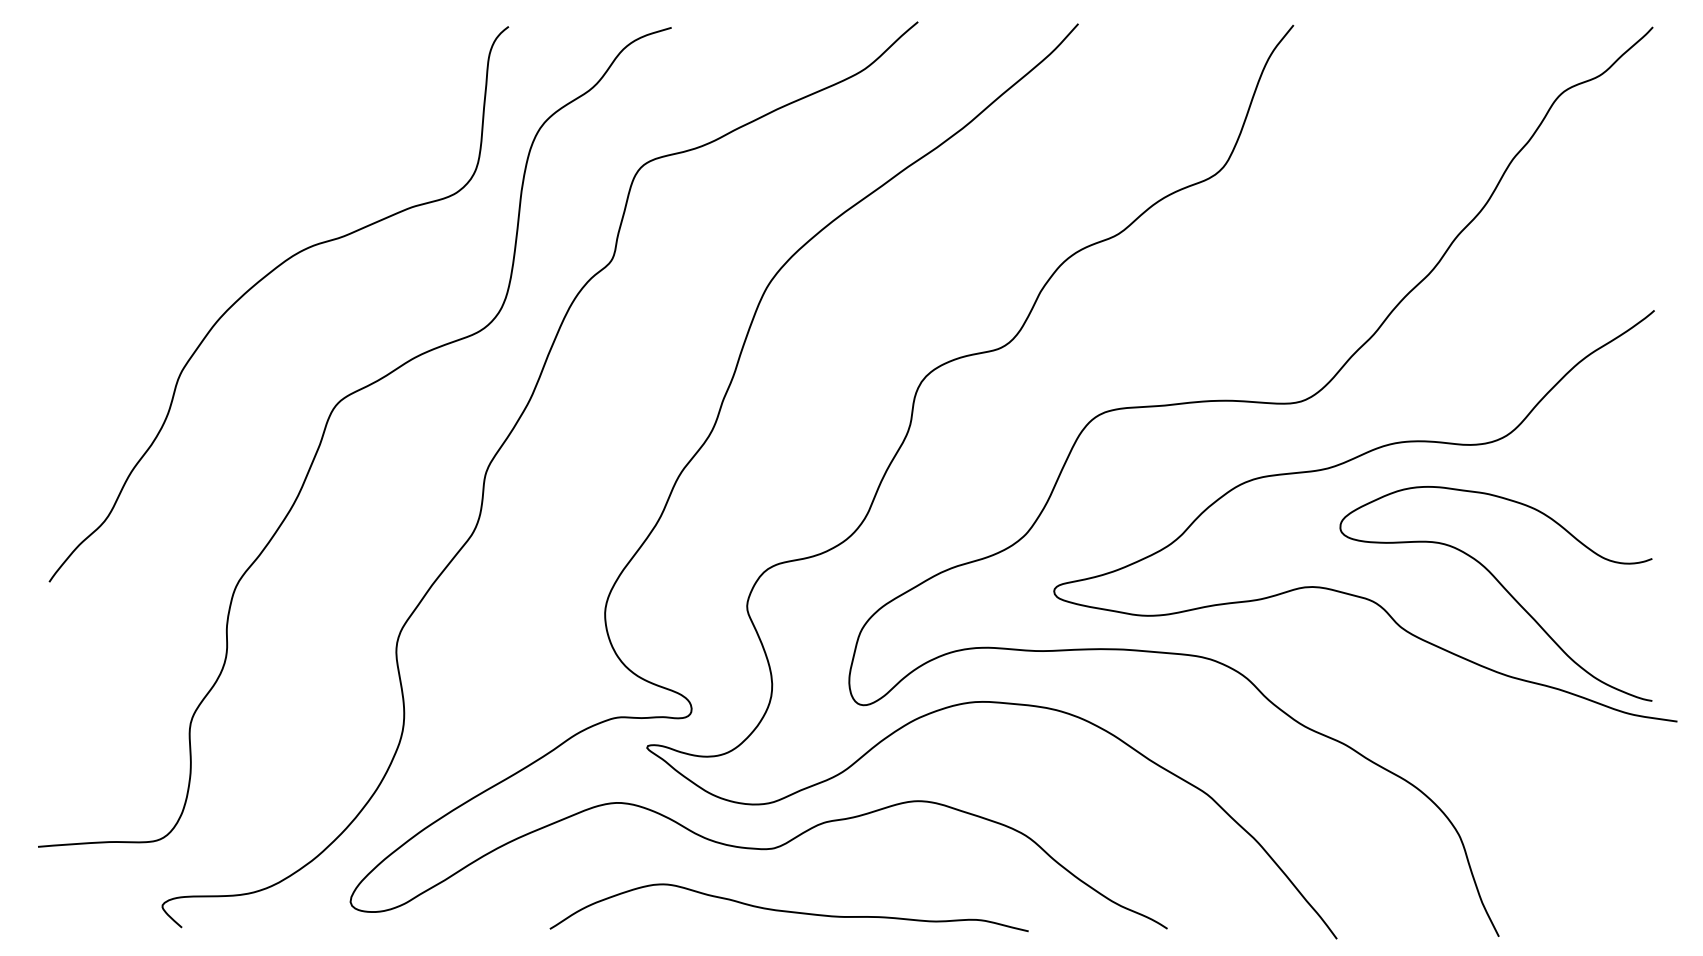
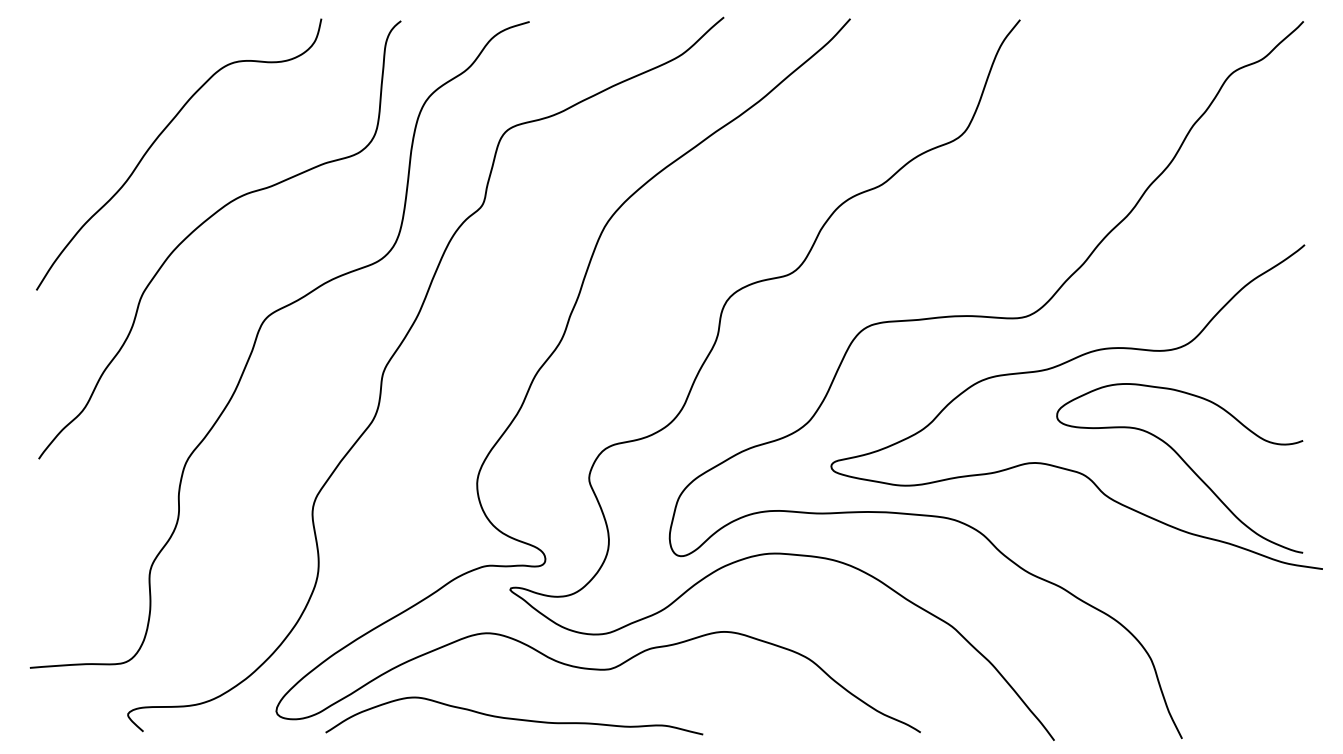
curve: (201, 175) -> (158, 138), added
curve: (789, 910) -> (514, 718), moved

